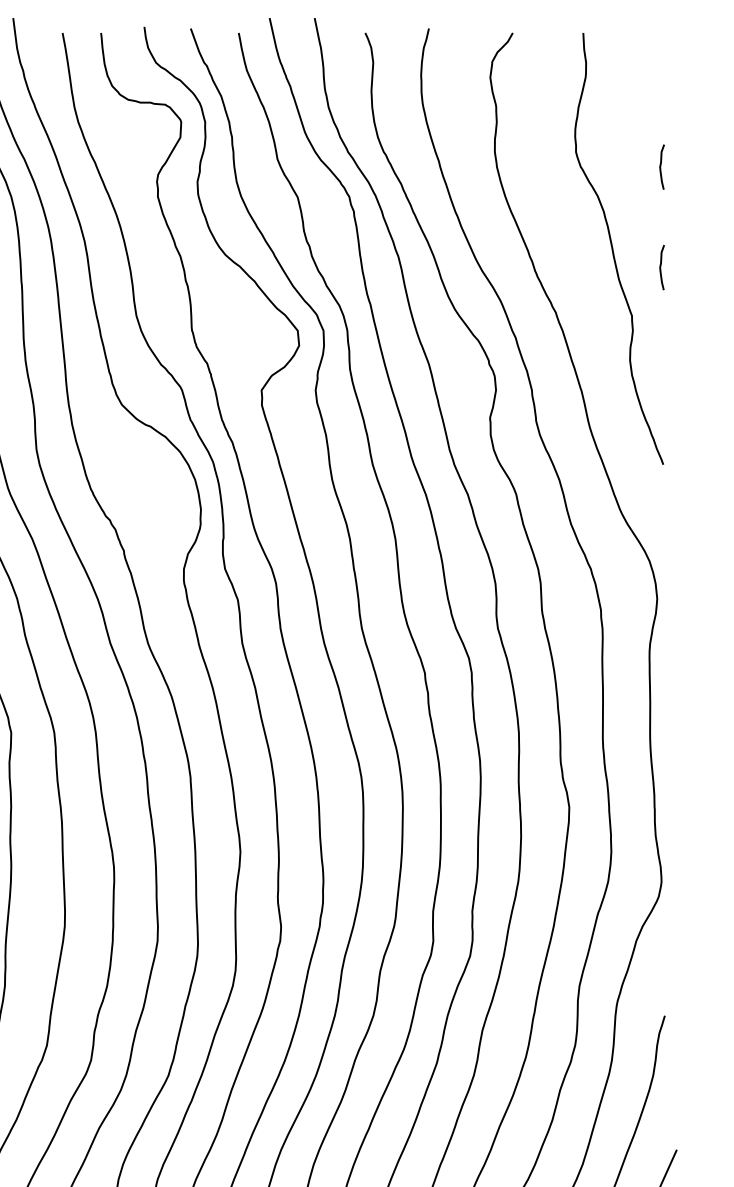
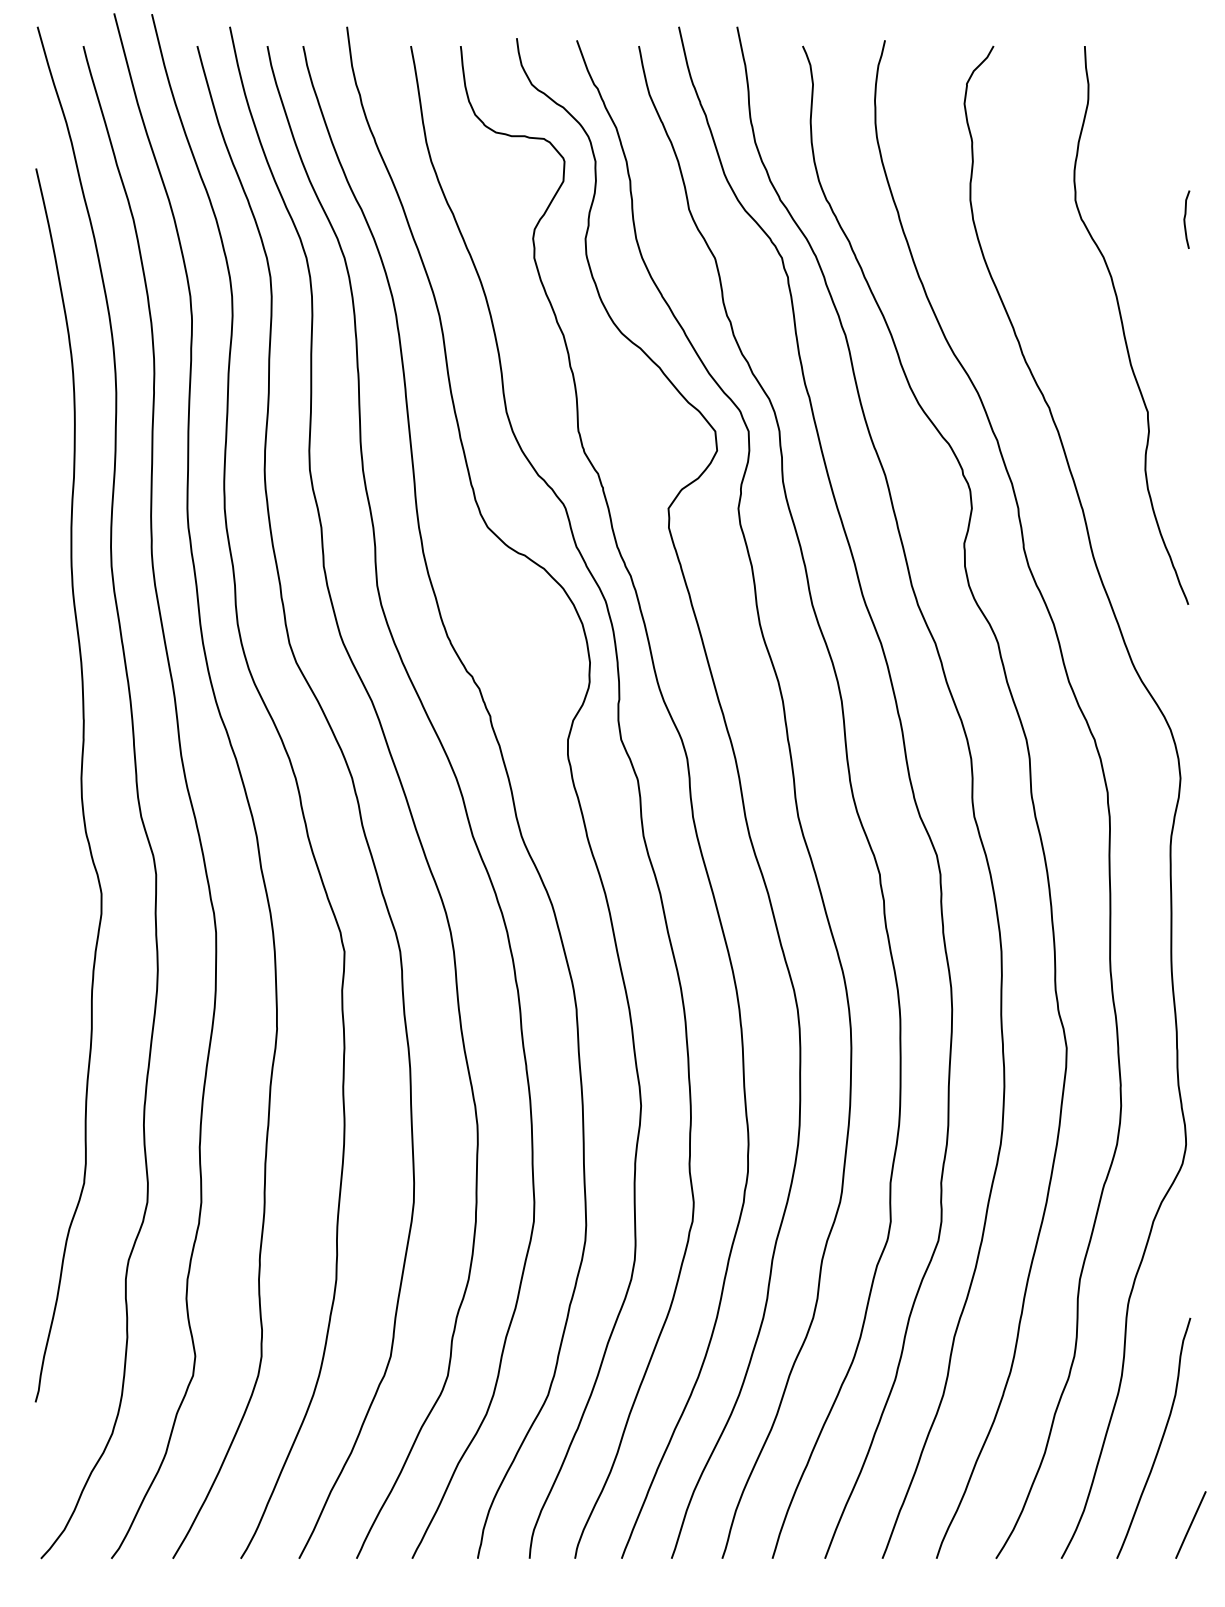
curve: (661, 267) -> (1185, 349), removed

